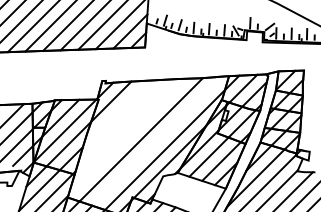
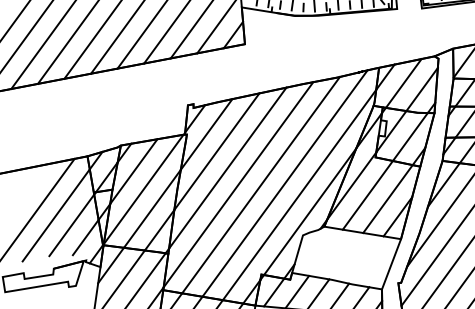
line: (115, 113) -> (215, 151), added
line: (121, 125) -> (227, 168), added
line: (126, 136) -> (237, 183), added
line: (156, 140) -> (284, 182), added

